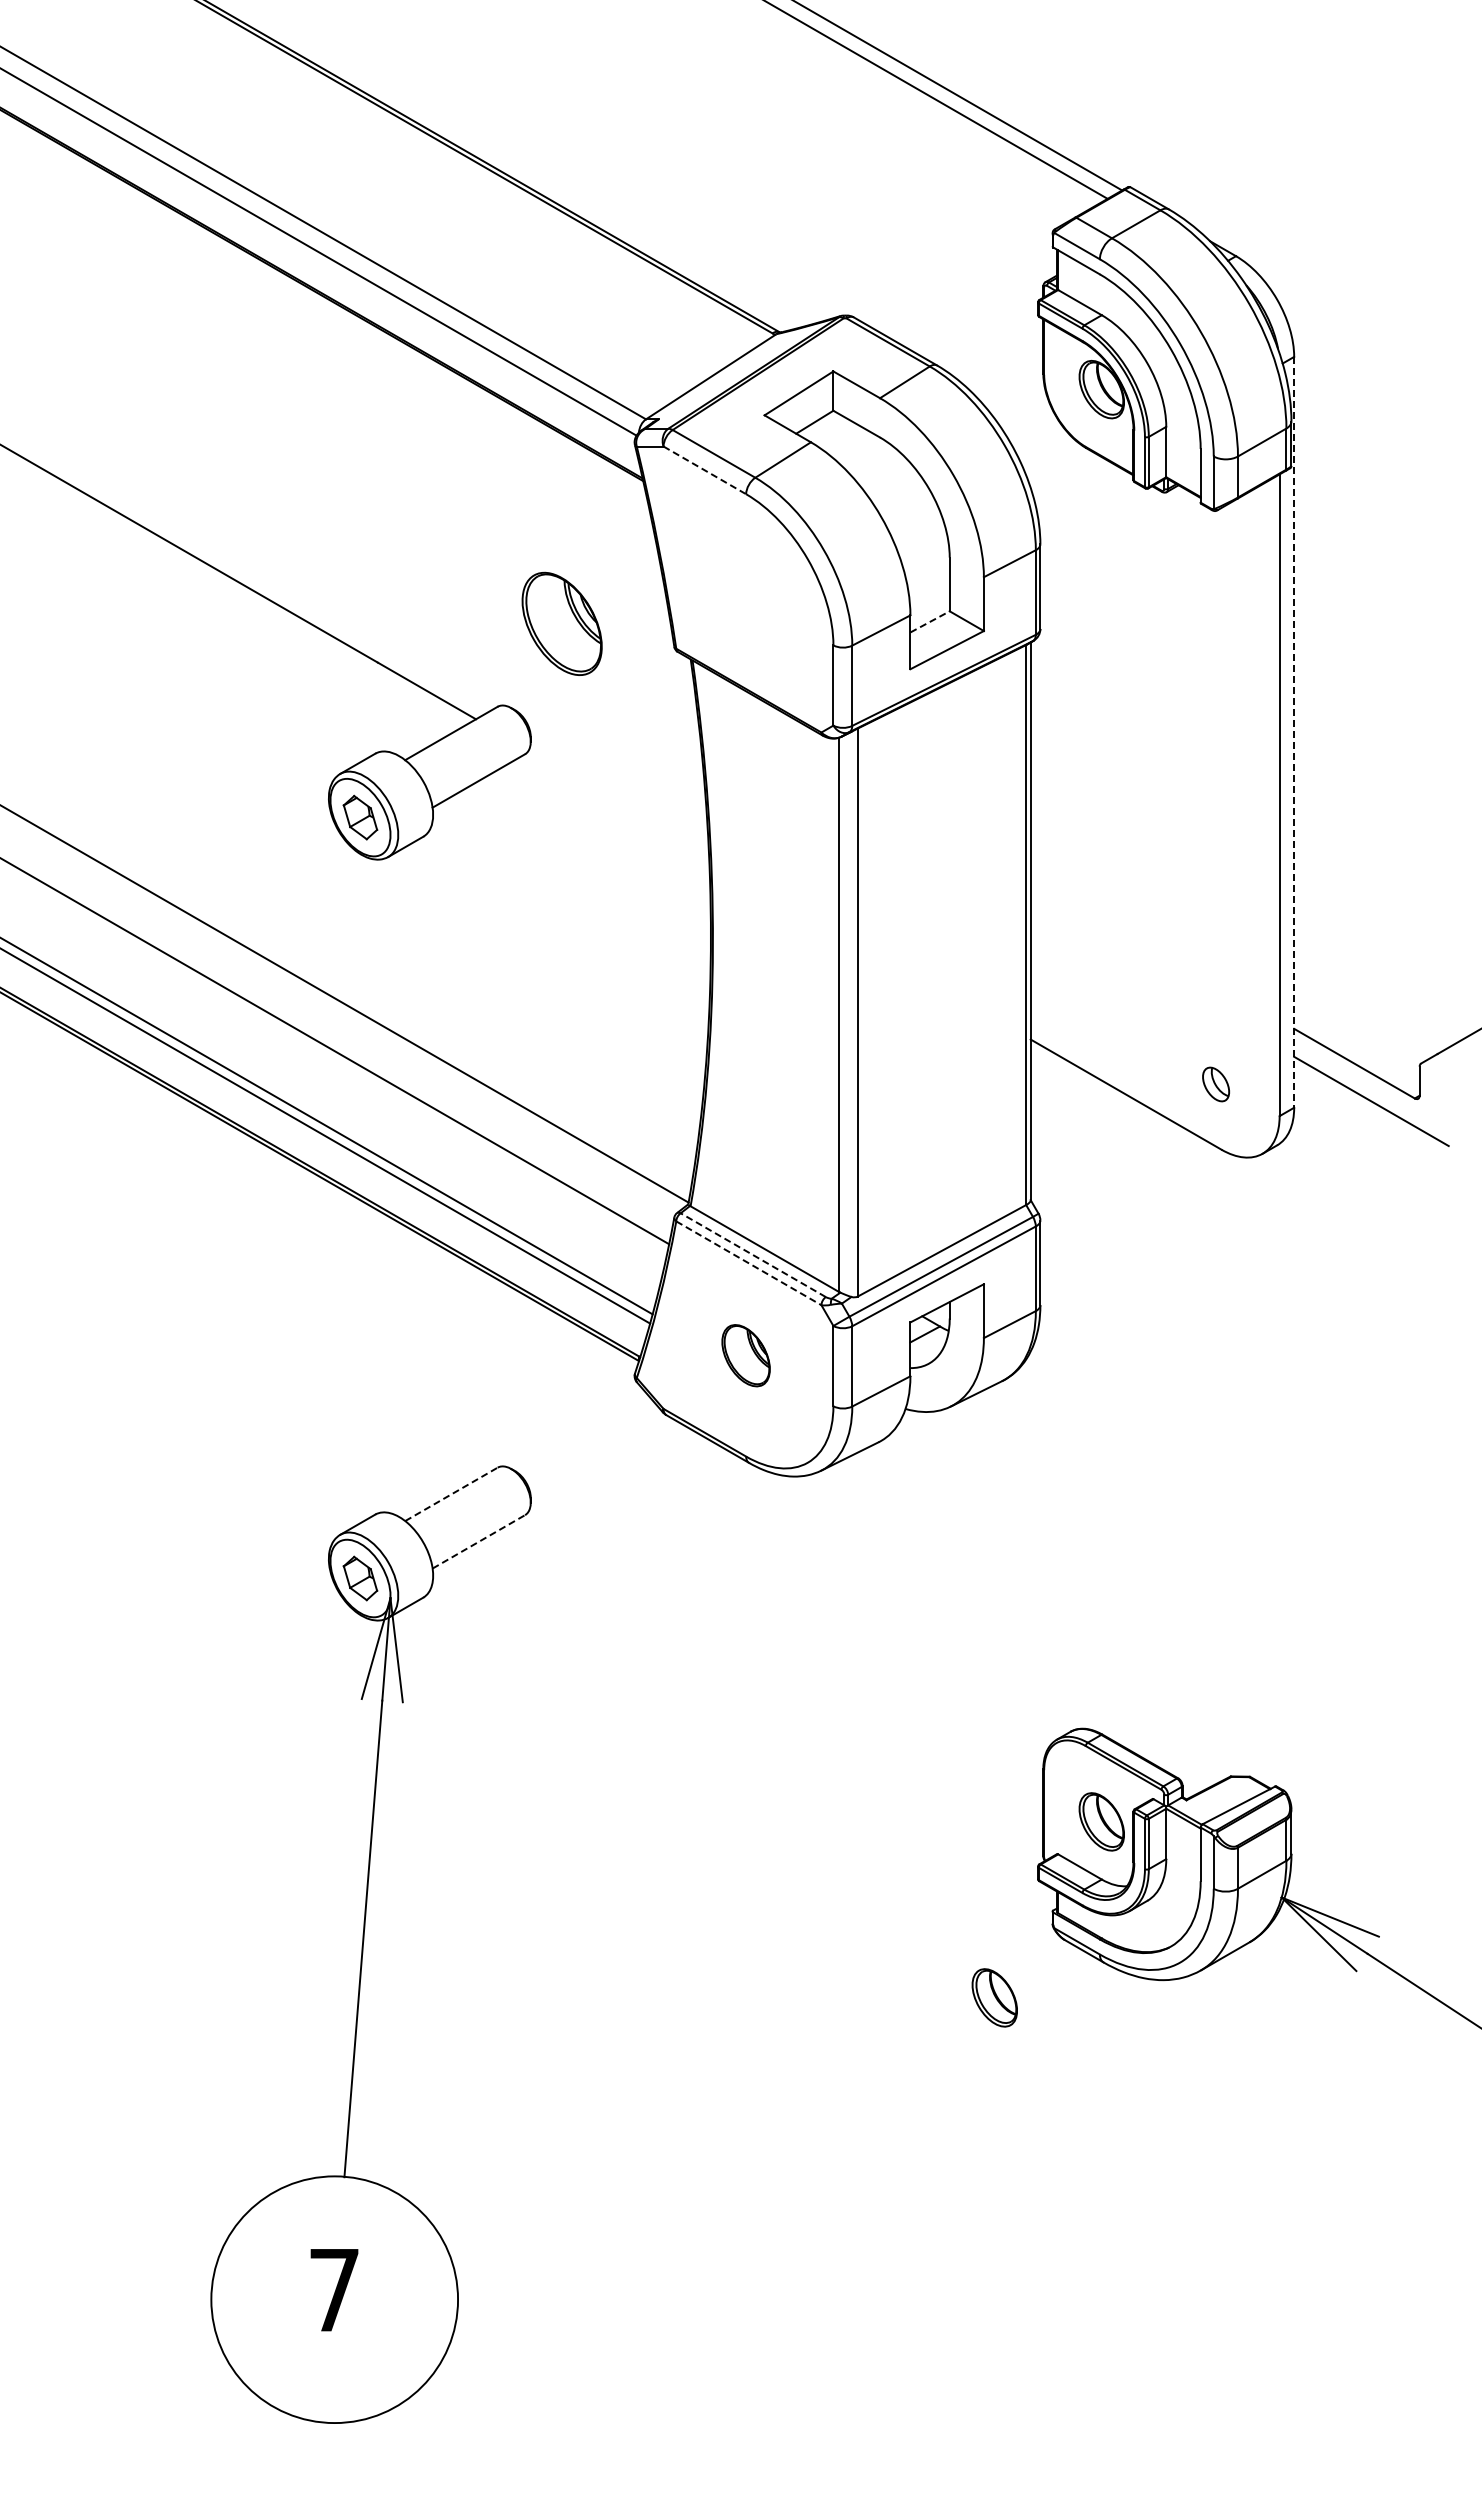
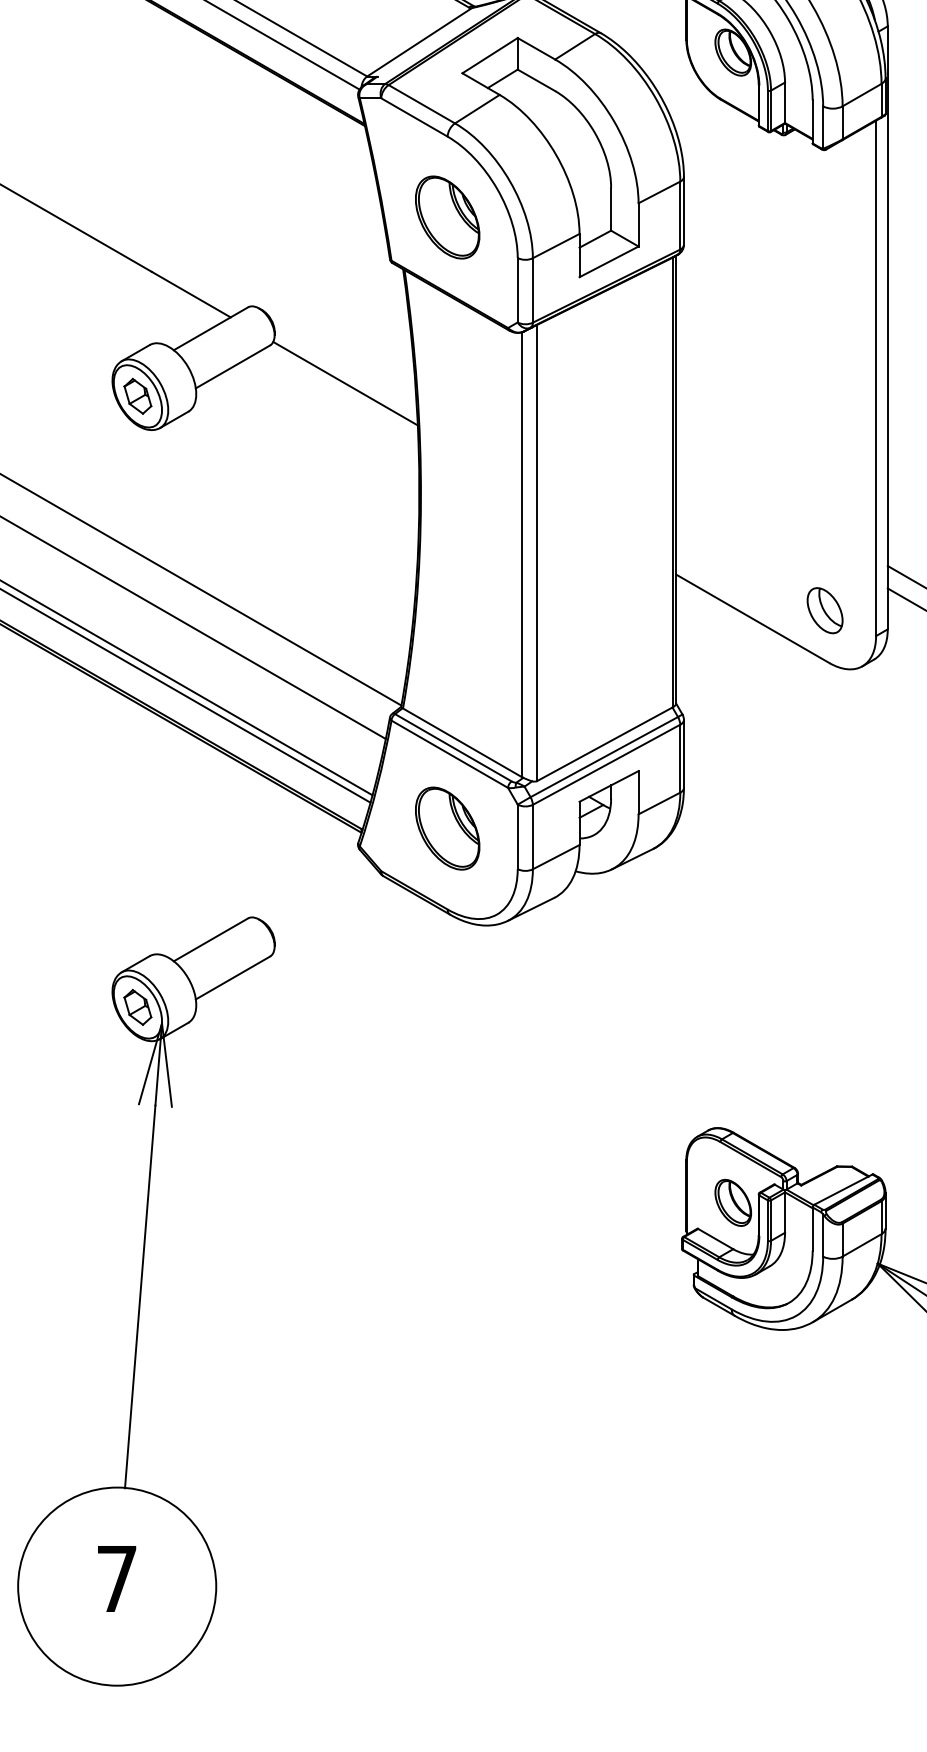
line: (704, 470) -> (414, 117), dashed -> solid
line: (930, 621) -> (595, 238), dashed -> solid
part: (561, 623) -> (447, 217), moved
line: (1294, 732) -> (888, 328), dashed -> solid
line: (619, 801) -> (345, 383), added
part: (1215, 1084) -> (824, 610), size x1.67
line: (753, 1255) -> (453, 748), dashed -> solid
line: (748, 1263) -> (449, 754), dashed -> solid
part: (745, 1355) -> (447, 828), size x1.67
line: (451, 1494) -> (211, 939), dashed -> solid
line: (479, 1541) -> (233, 977), dashed -> solid
part: (994, 1997) -> (647, 1343), removed

